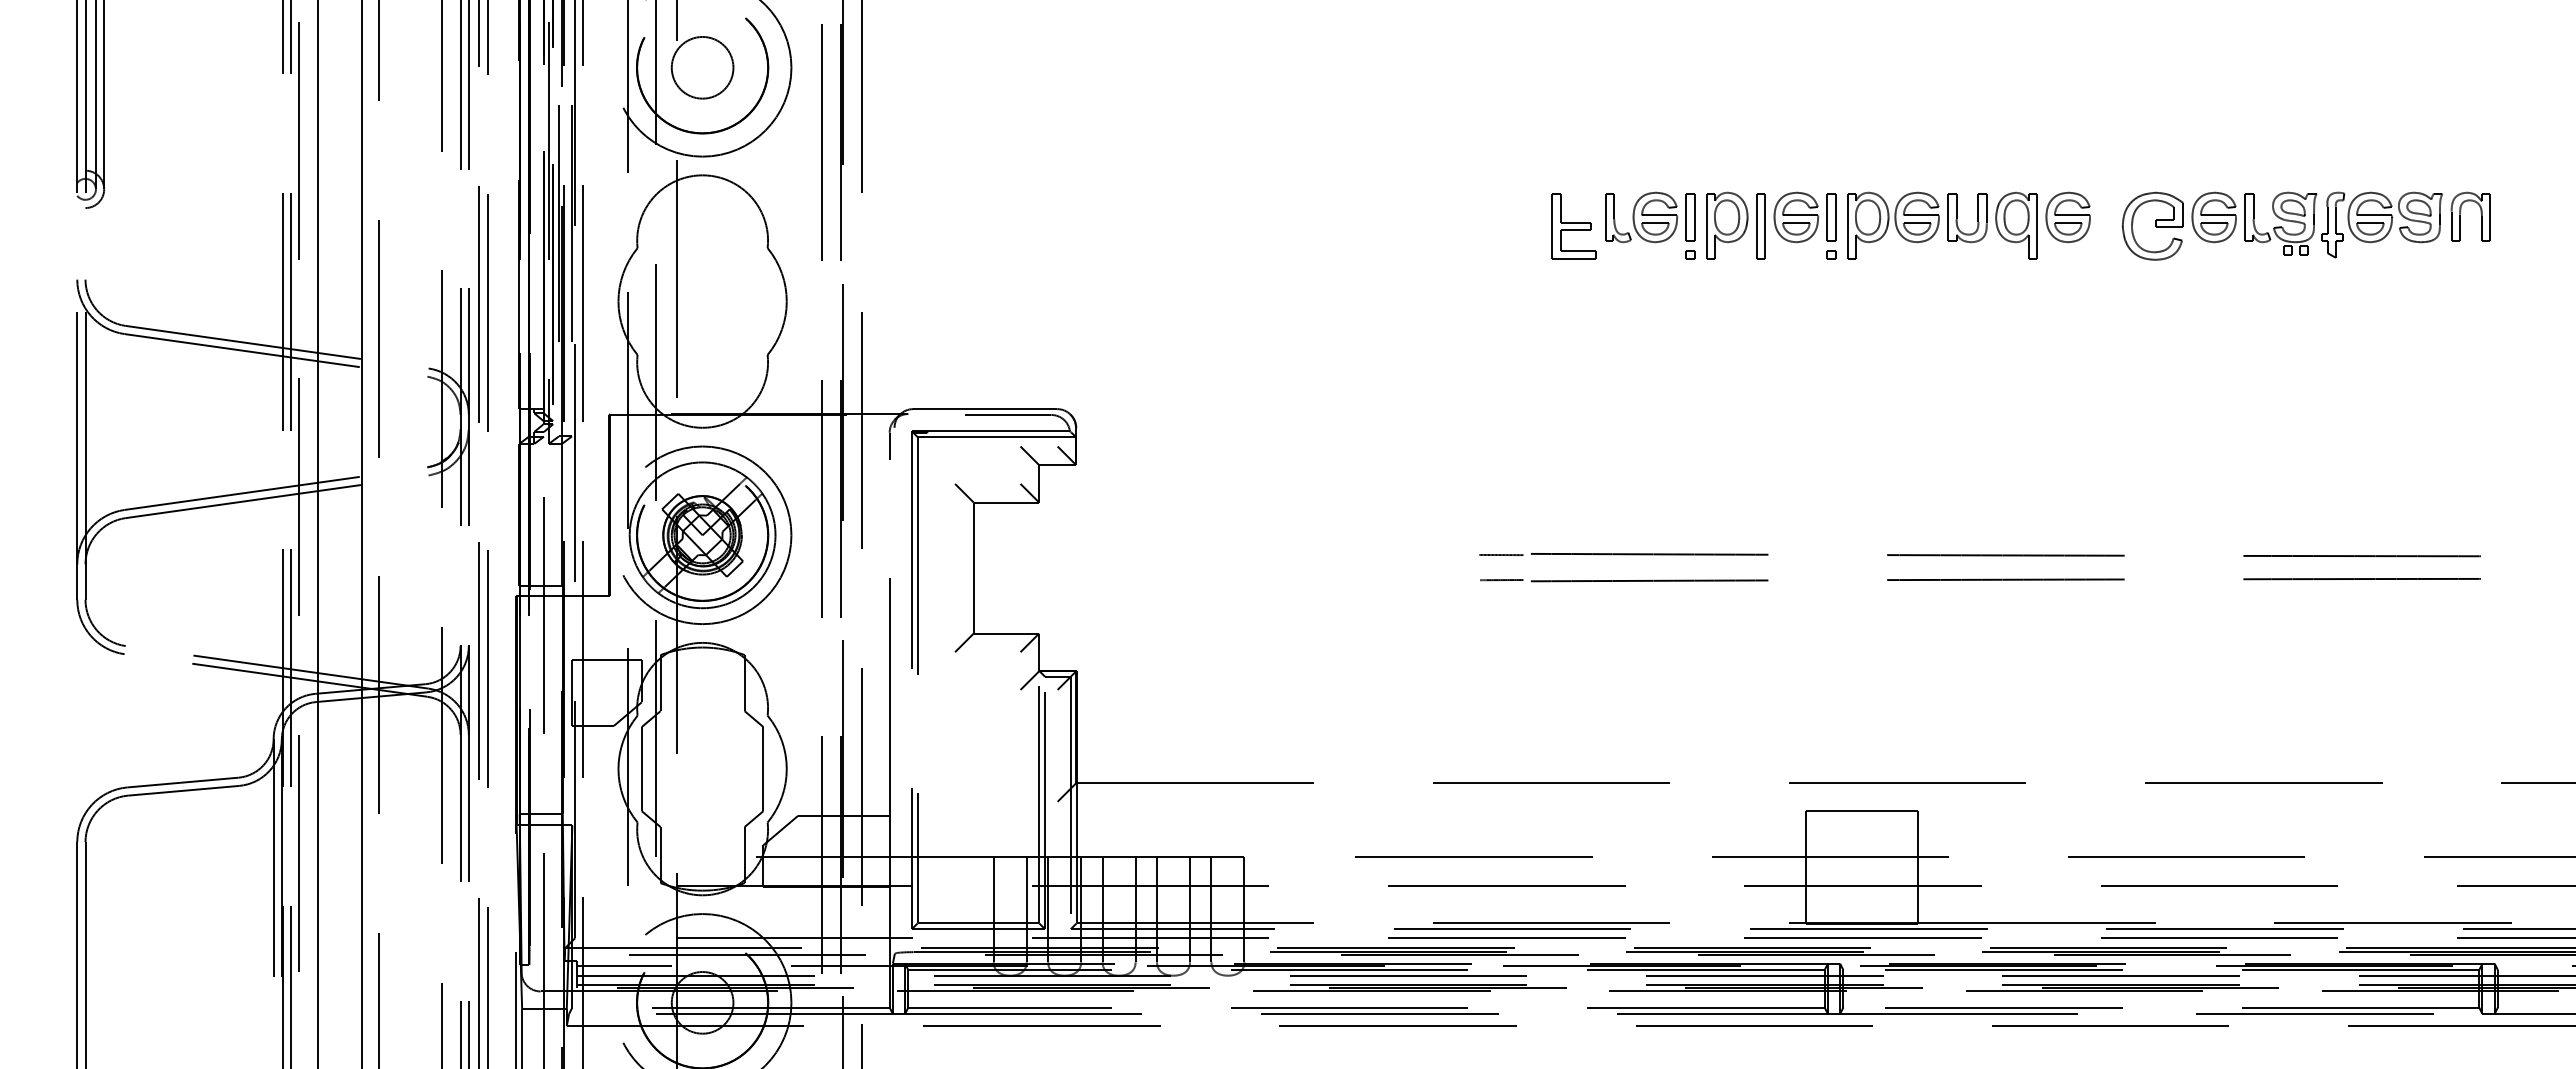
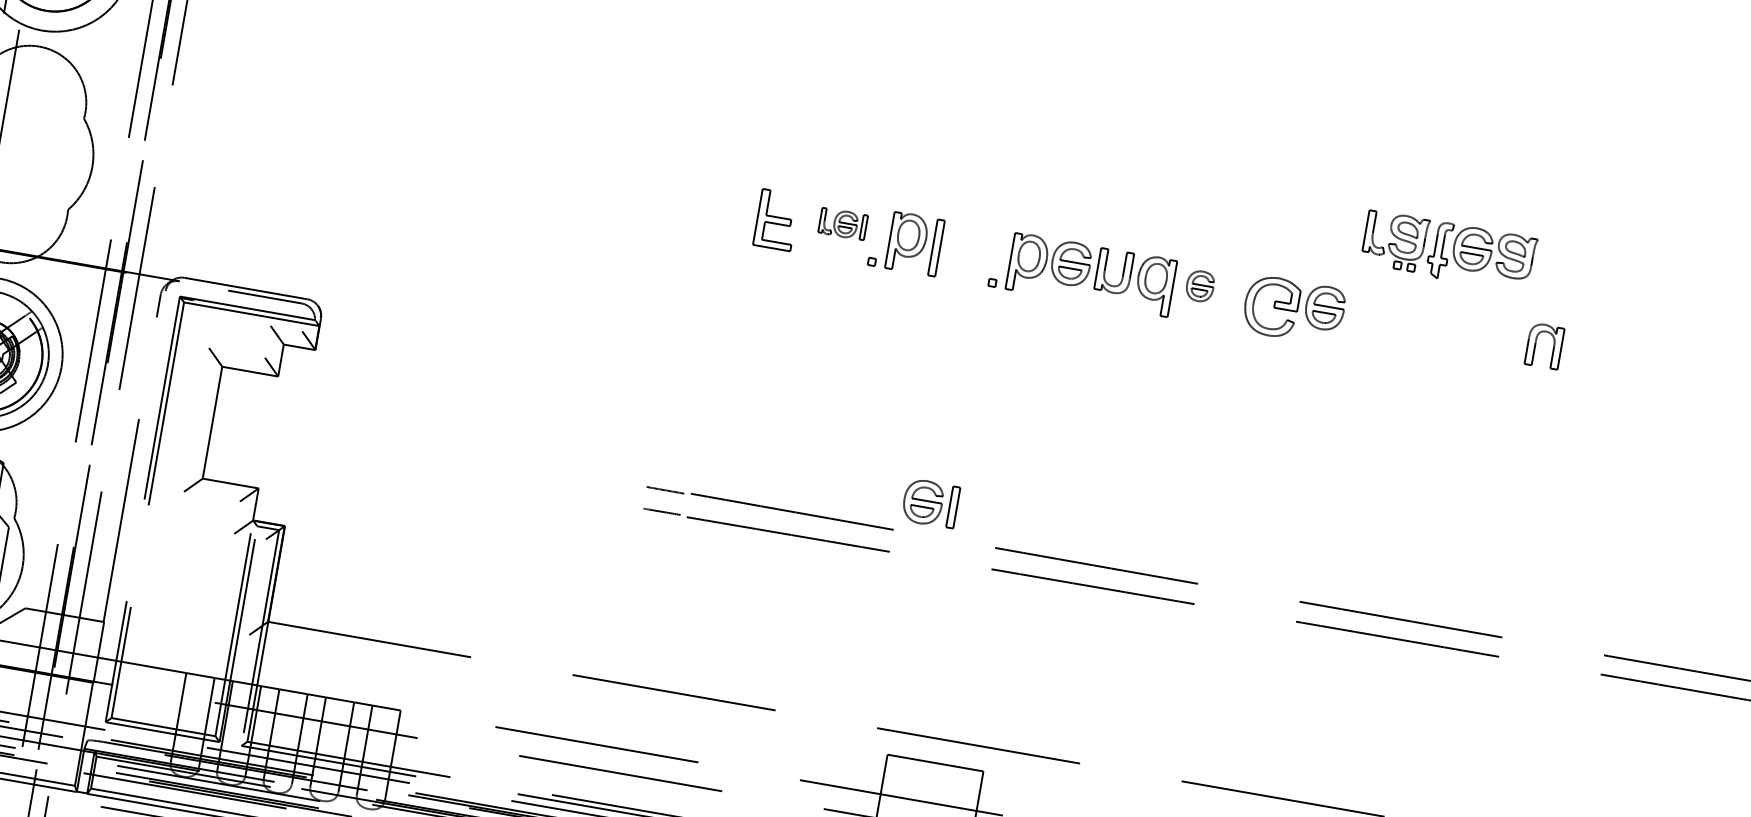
part: (1650, 217) -> (843, 224), size x0.6
part: (1804, 217) -> (930, 503), moved
part: (2067, 217) -> (1199, 286), size x0.7
part: (2343, 224) -> (1448, 251), moved

